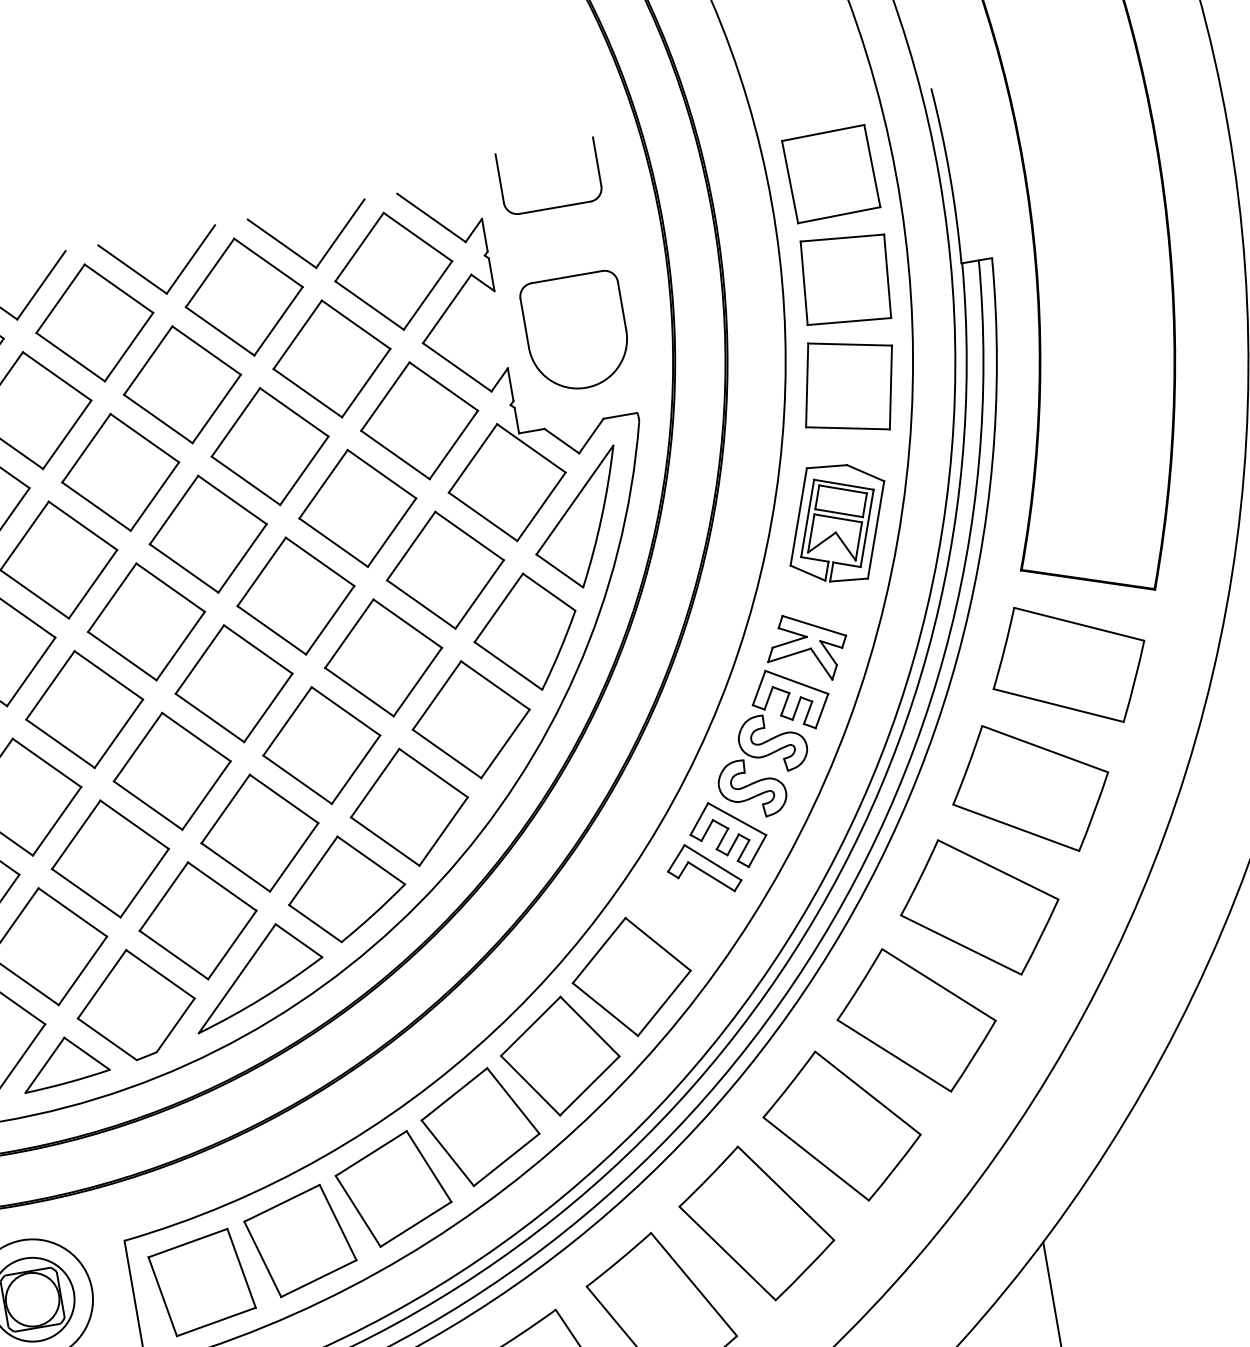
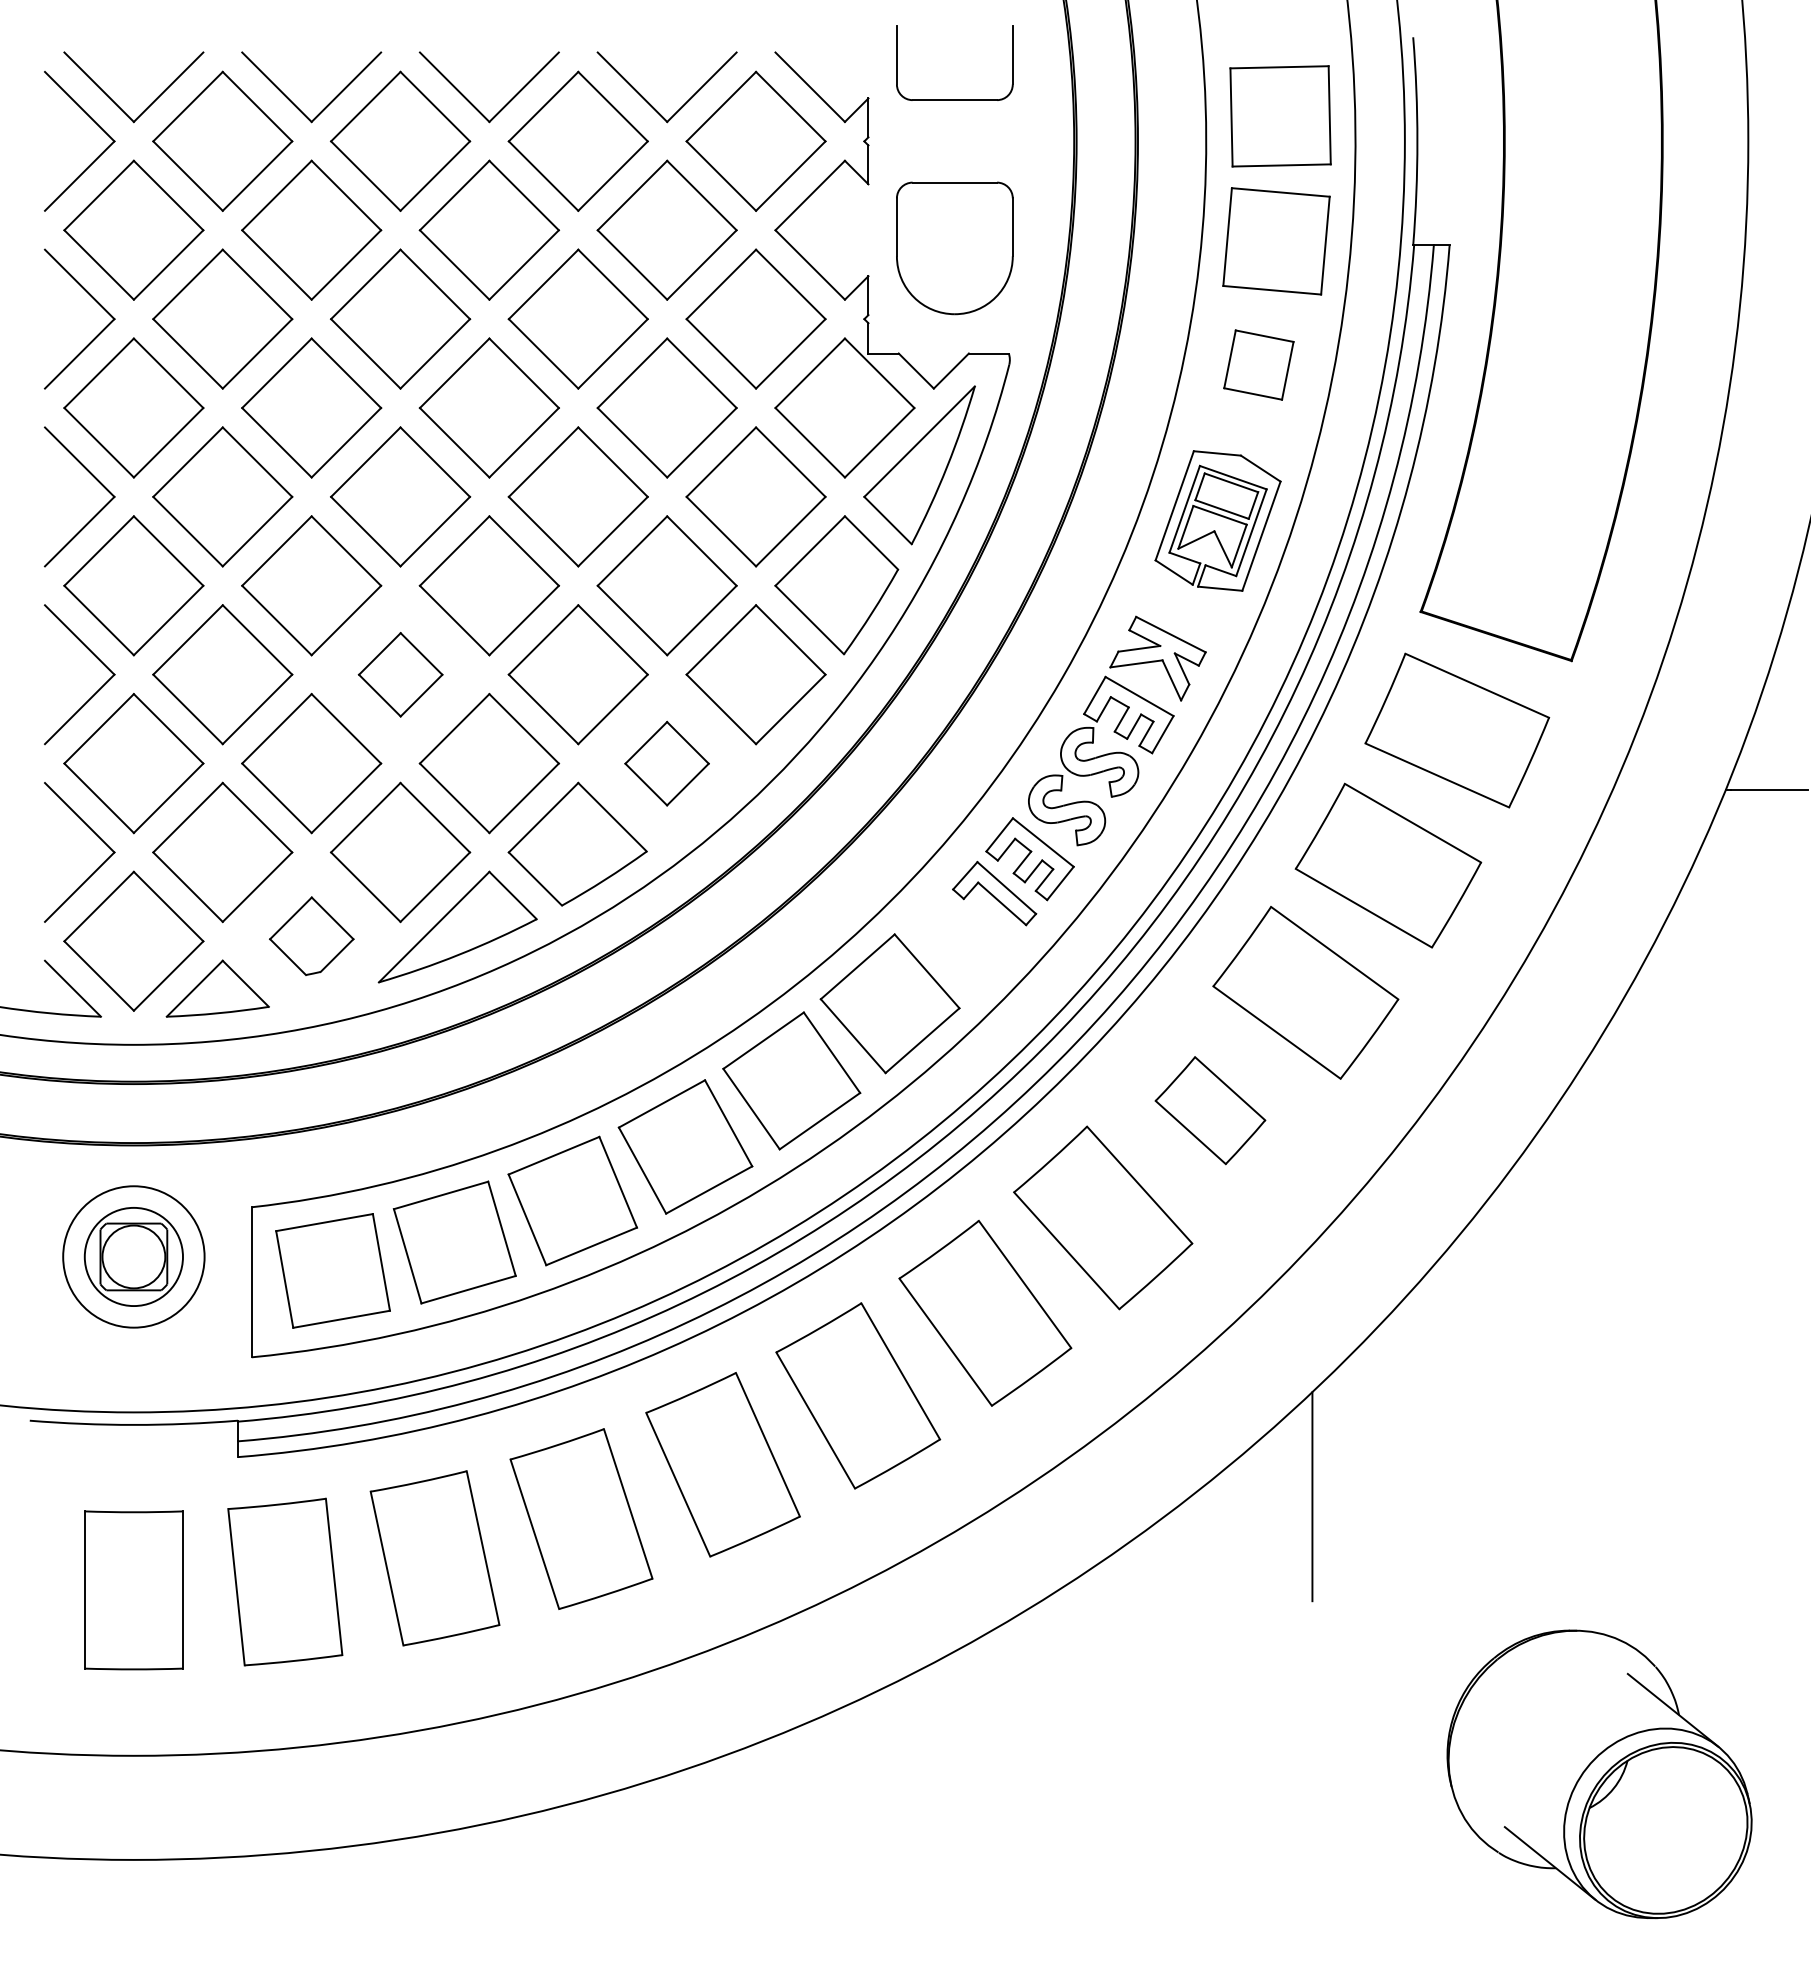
part: (848, 385) -> (1258, 364), size x0.6
part: (172, 771) -> (400, 674), size x0.6
part: (408, 807) -> (666, 763), size x0.6
part: (135, 1003) -> (311, 935), size x0.6
part: (916, 1020) -> (1210, 1110), size x0.6

